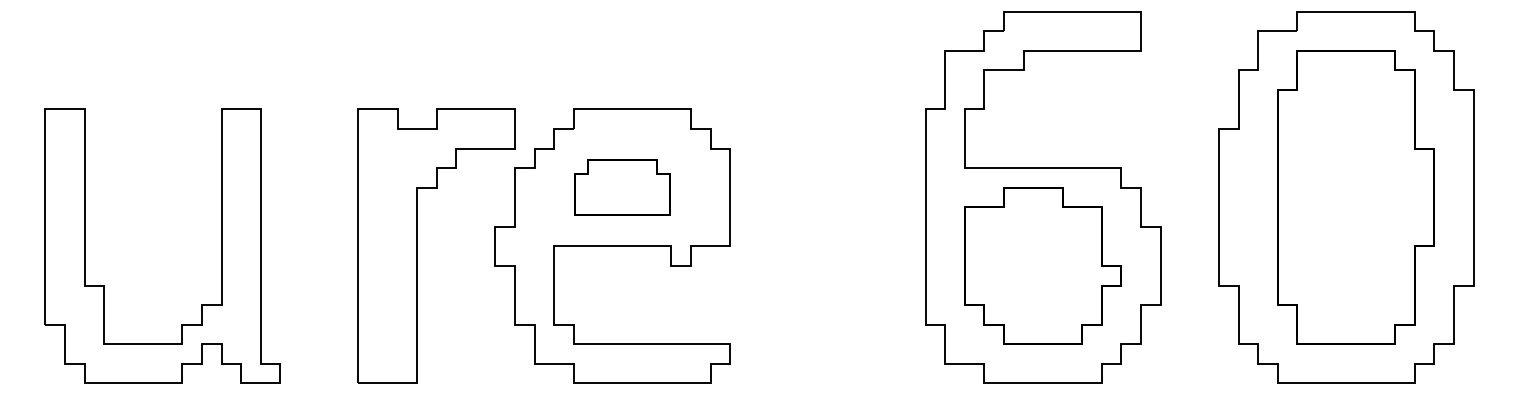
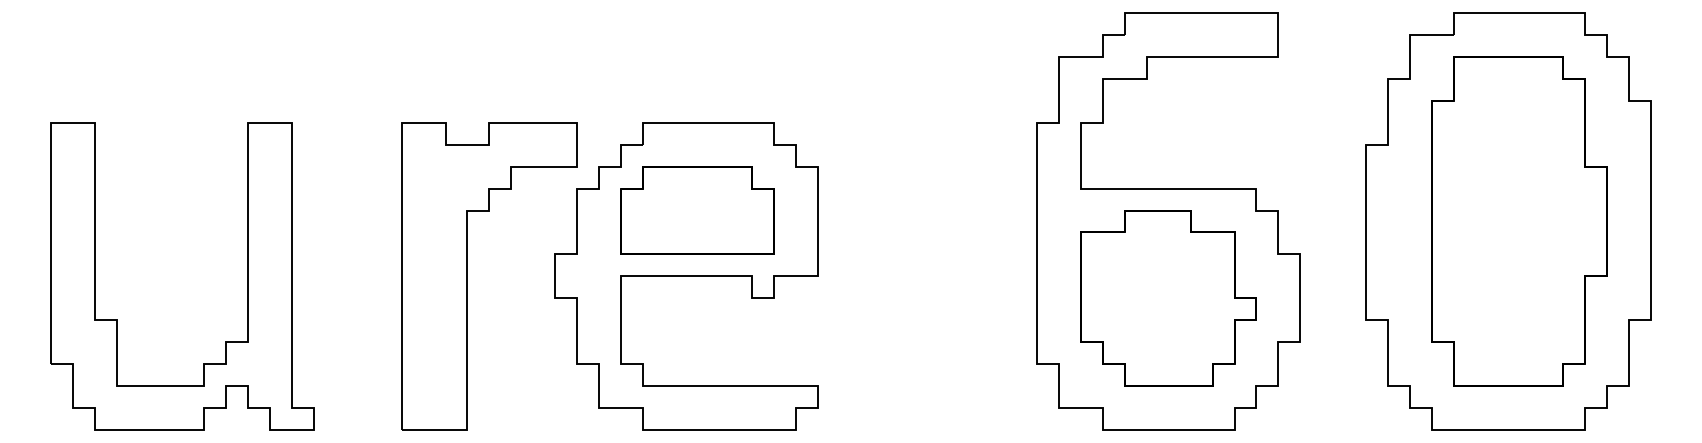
part: (622, 187) -> (697, 210), size x1.43

